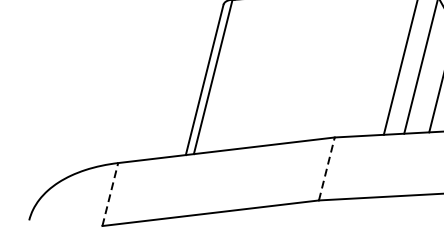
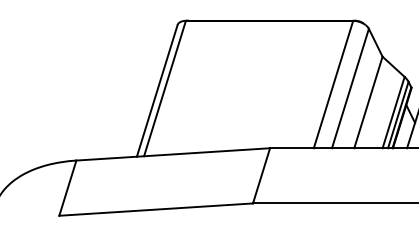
line: (326, 168) -> (261, 175), dashed -> solid
line: (109, 194) -> (67, 188), dashed -> solid

